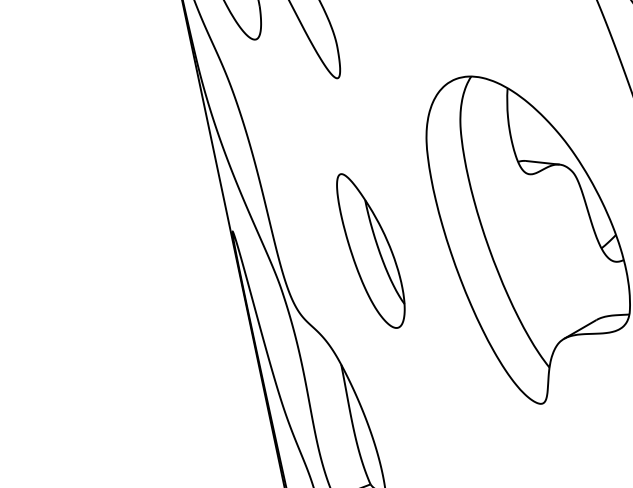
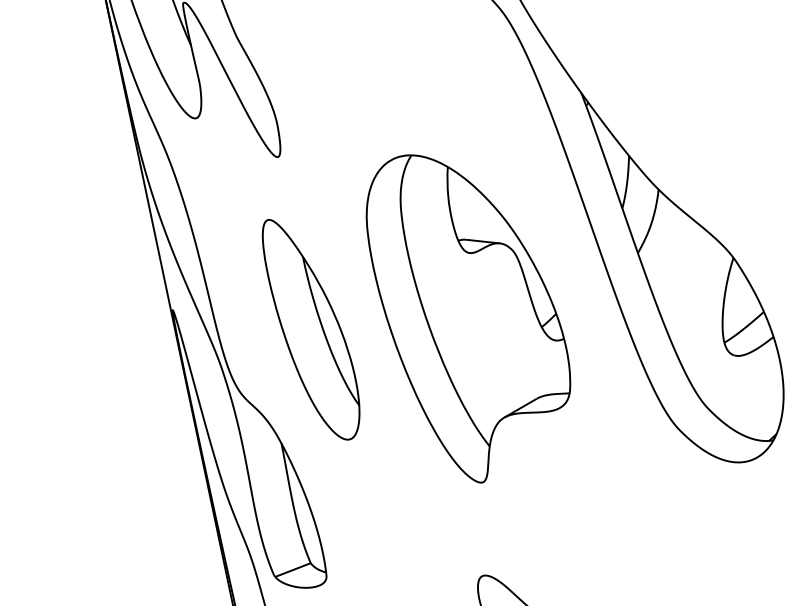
part: (370, 250) -> (310, 329), size x1.43

